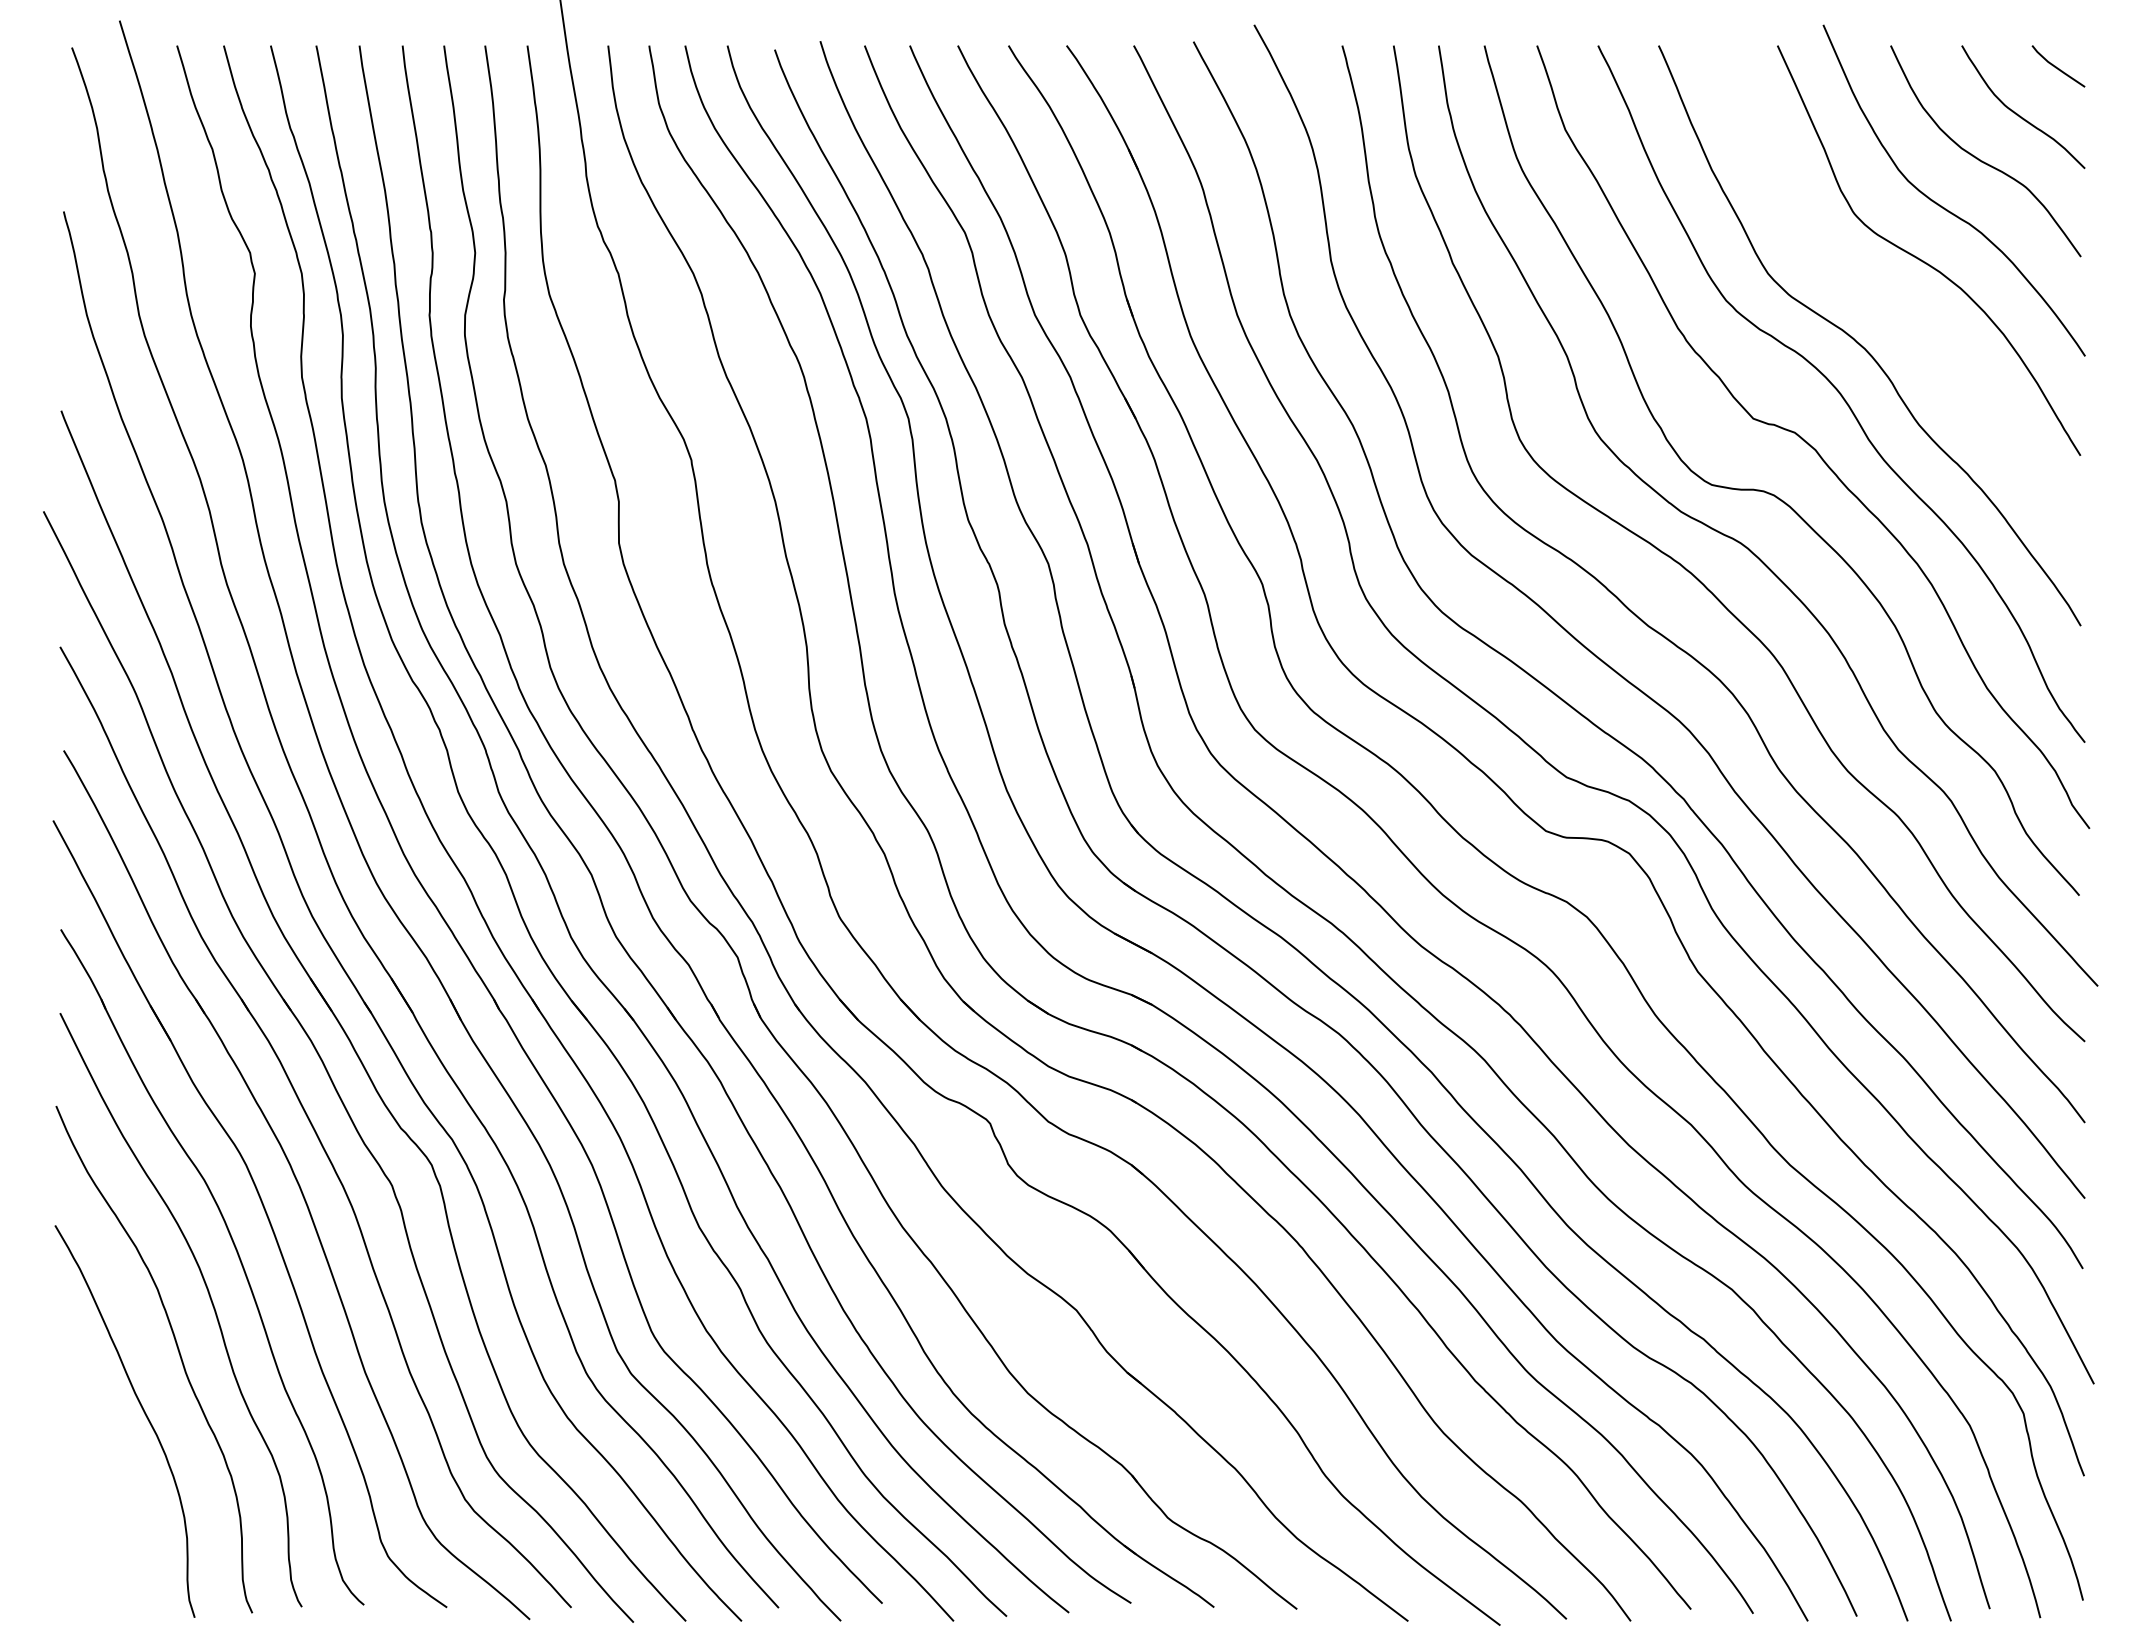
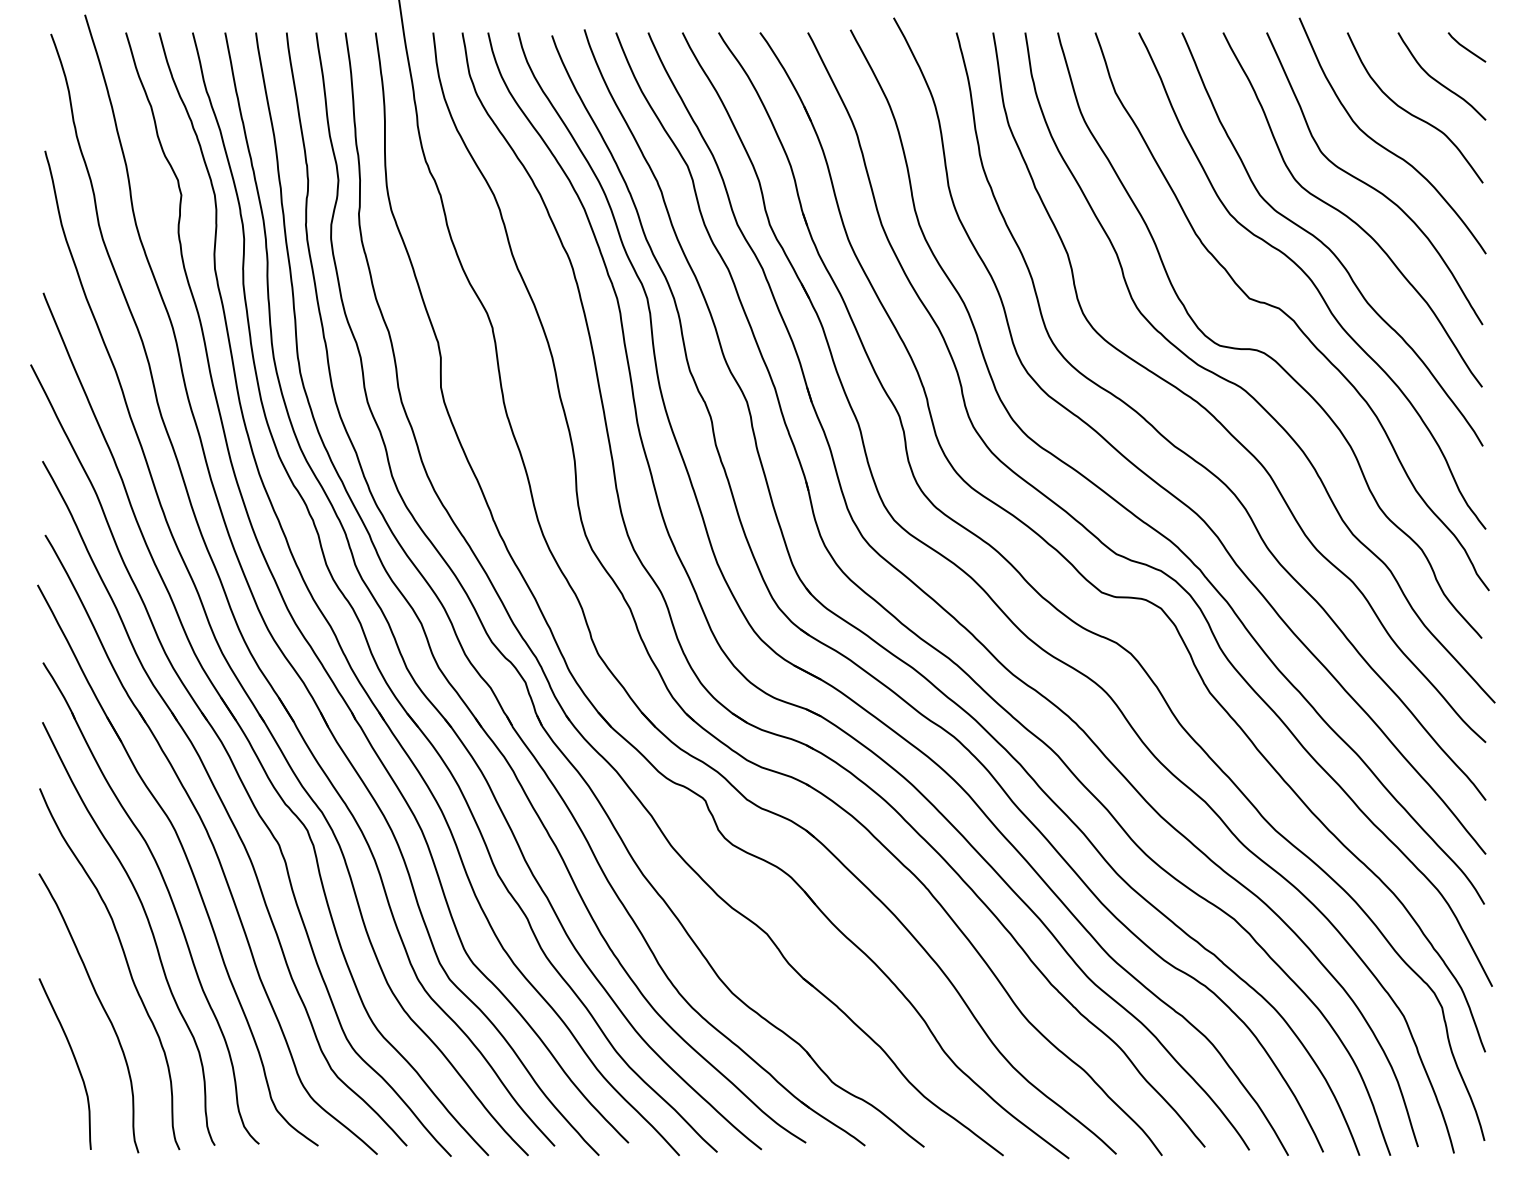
curve: (1889, 301) -> (1346, 214), added
curve: (104, 1485) -> (74, 1058), added

